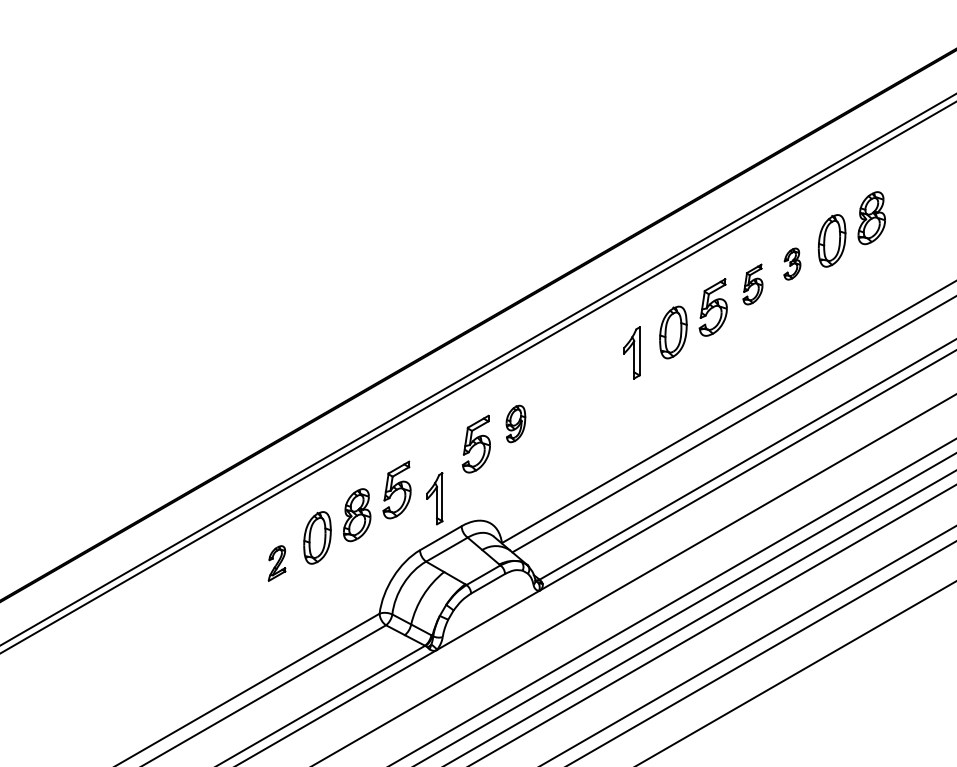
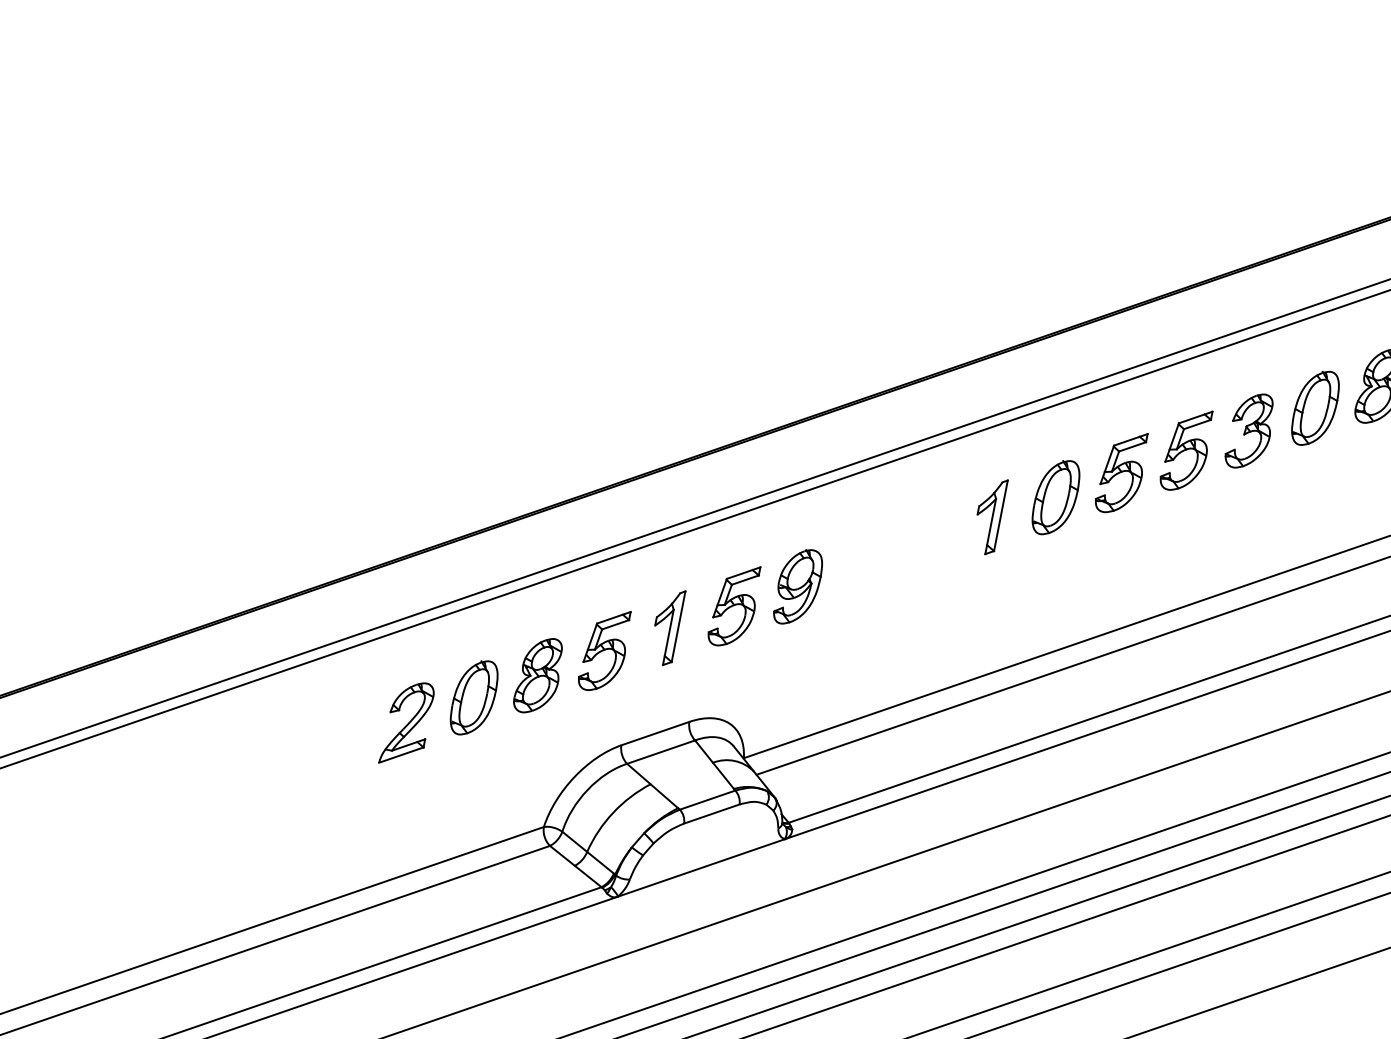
part: (792, 263) -> (1250, 430), size x1.67
part: (752, 284) -> (1186, 449), size x1.43
part: (515, 423) -> (797, 586), size x1.43
part: (434, 498) -> (666, 626), moved
part: (276, 563) -> (406, 723), size x1.67

